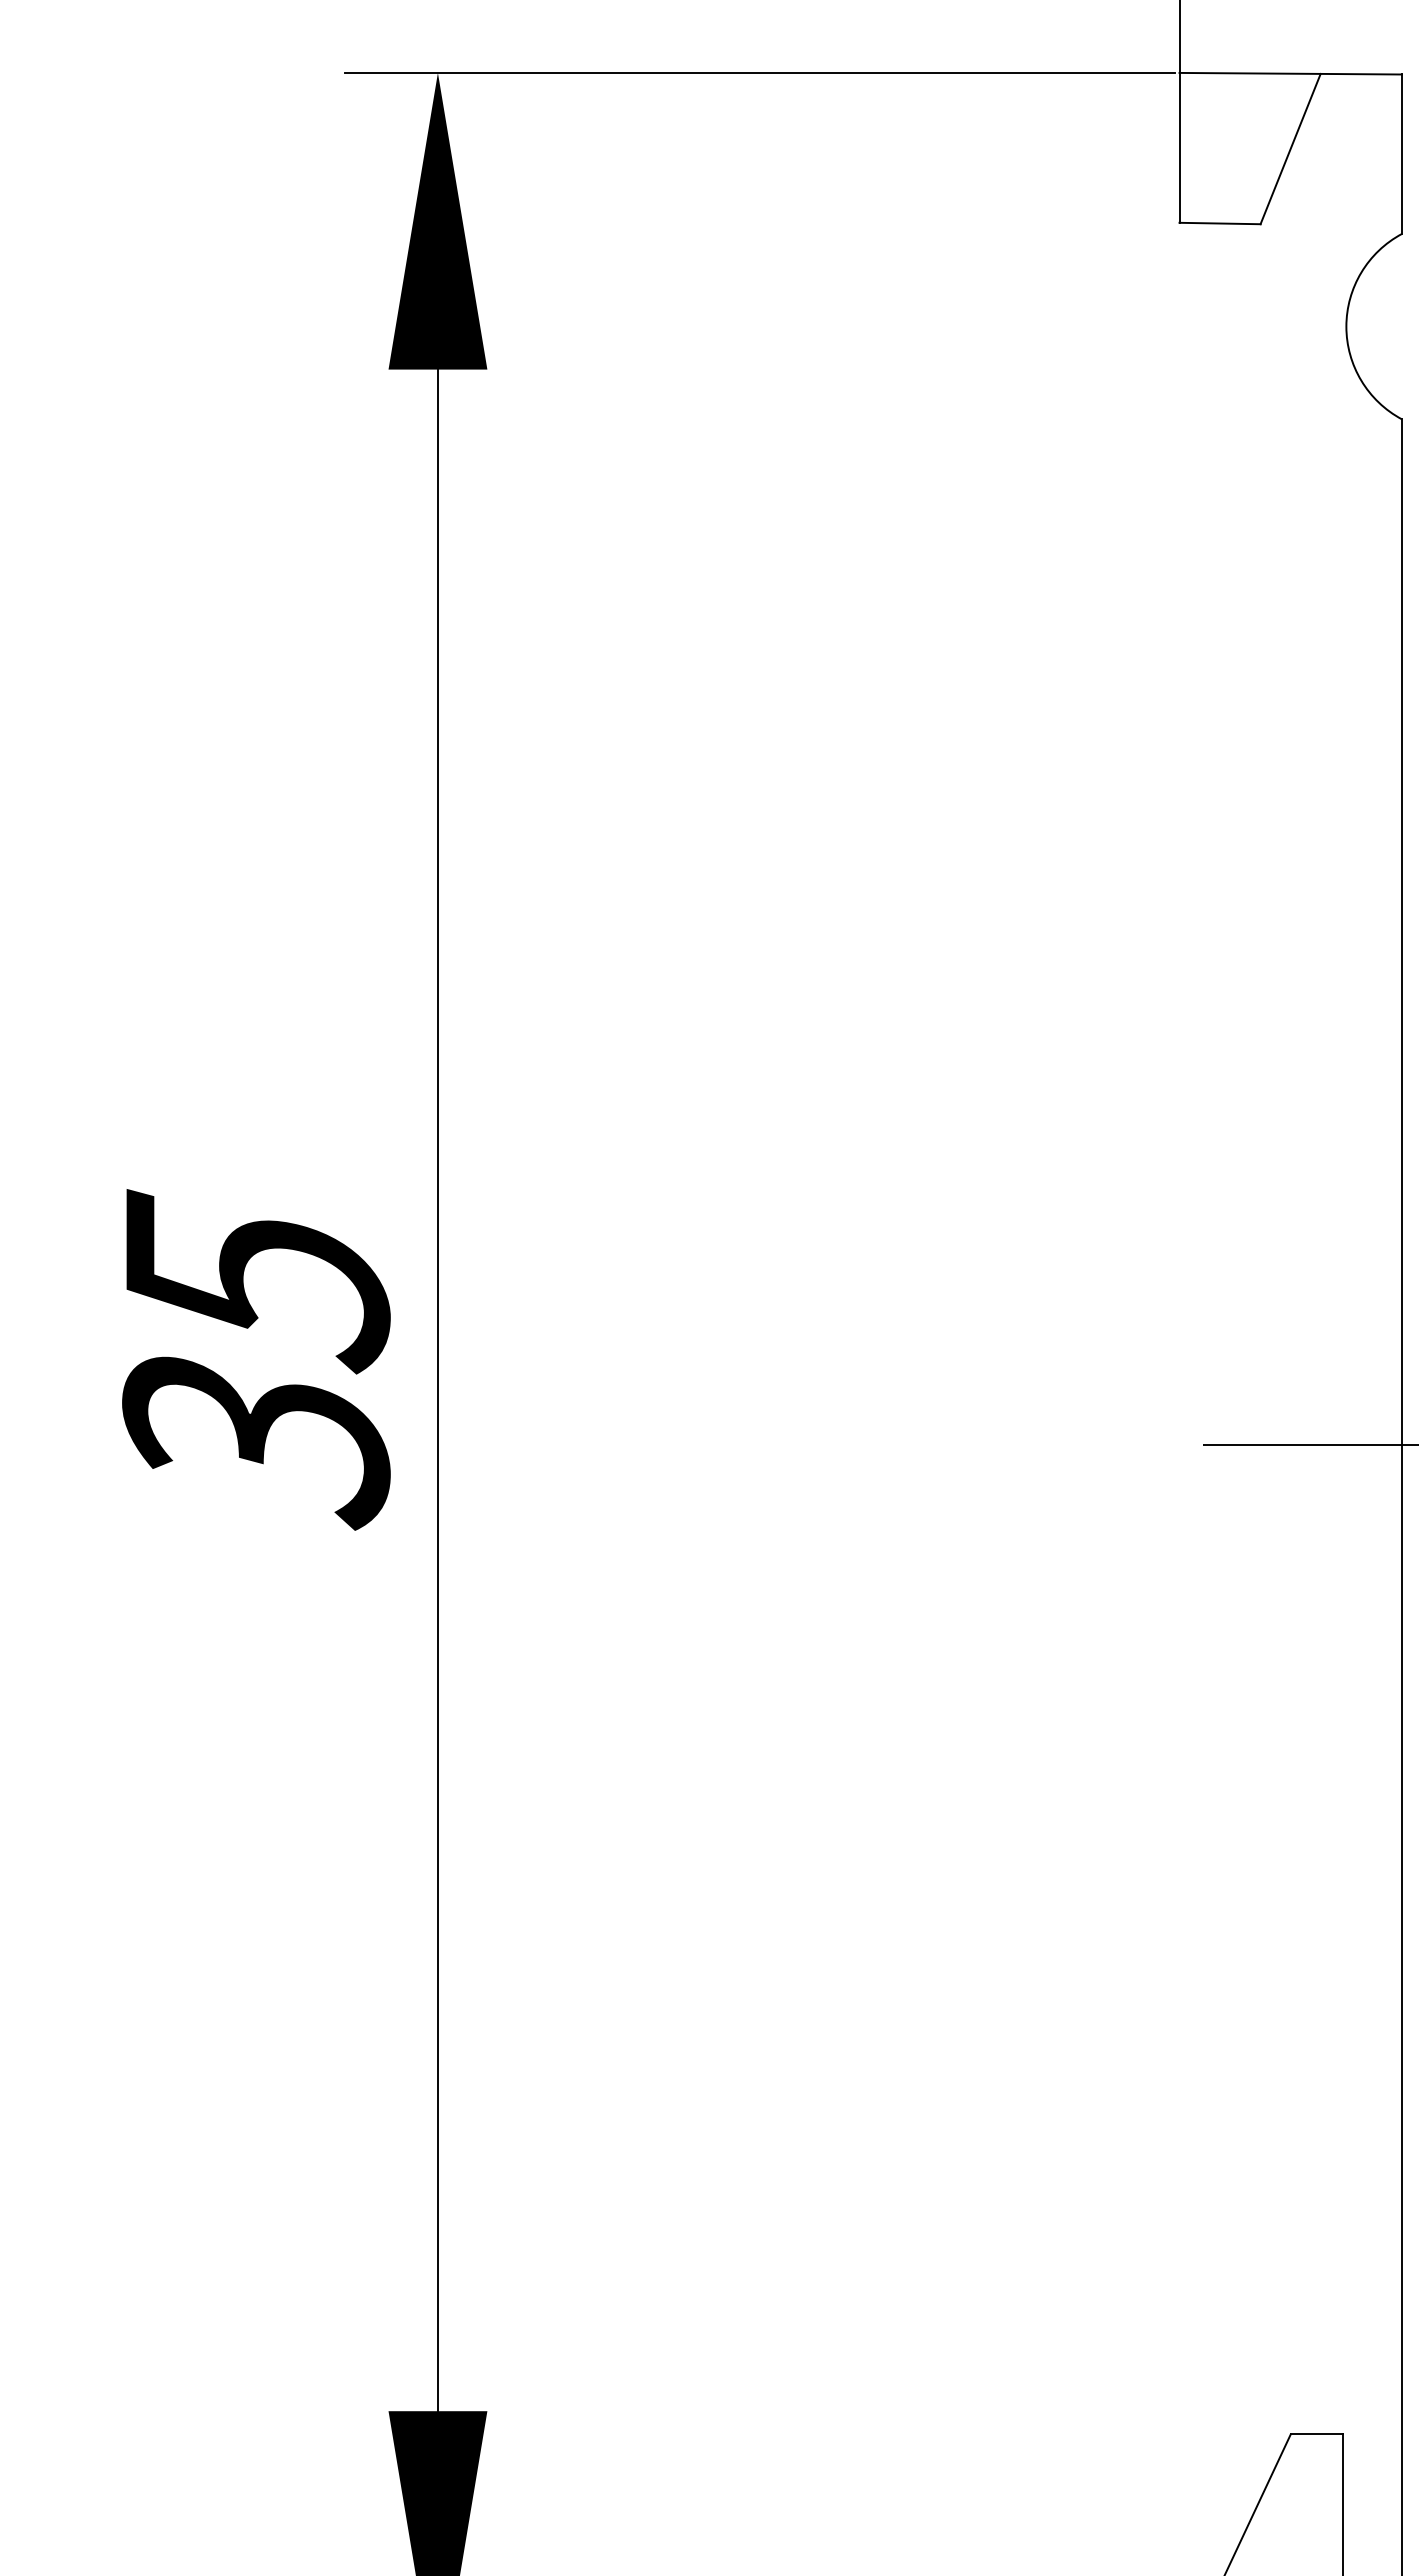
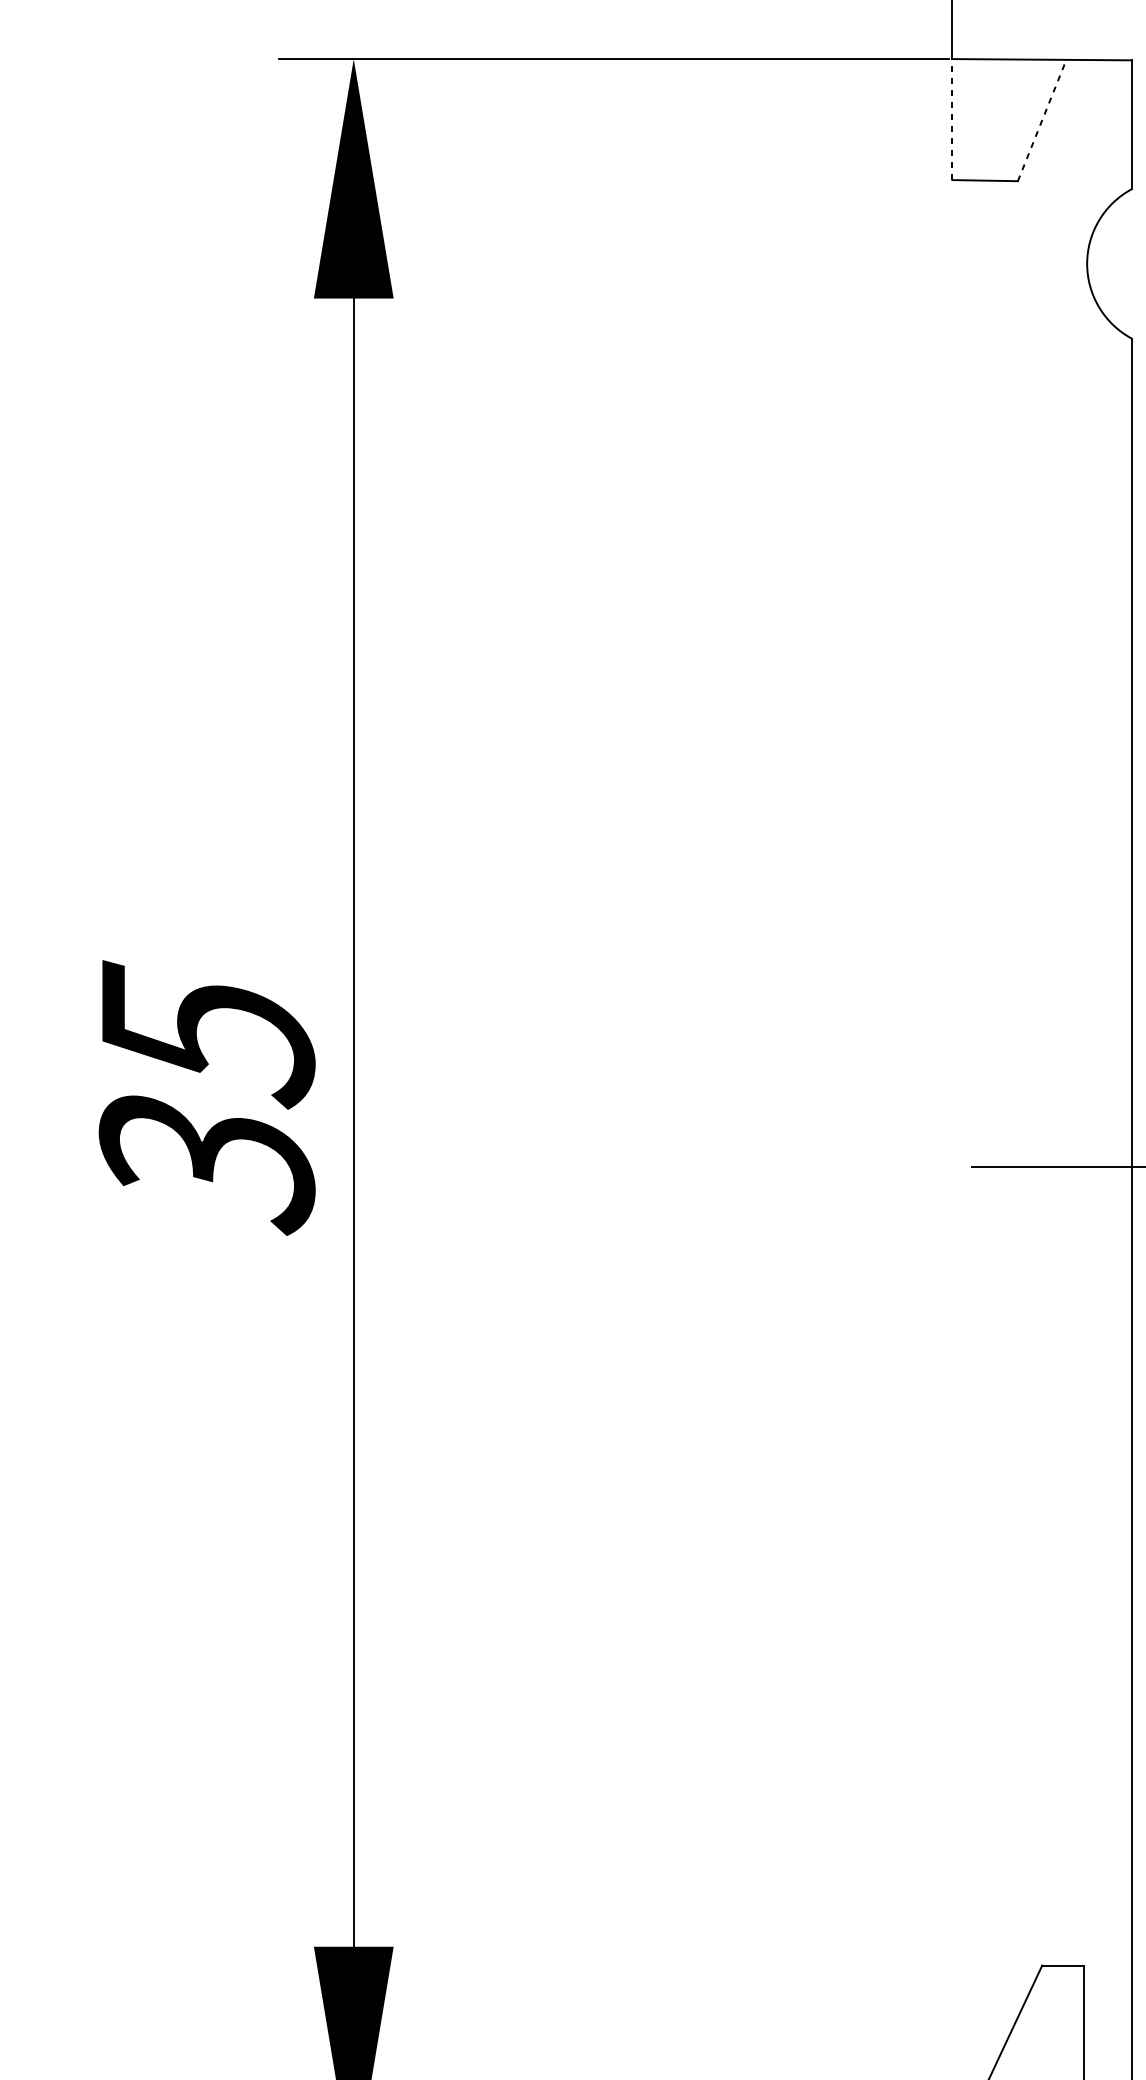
line: (1179, 147) -> (952, 119), solid -> dashed
line: (1290, 149) -> (1042, 120), solid -> dashed

